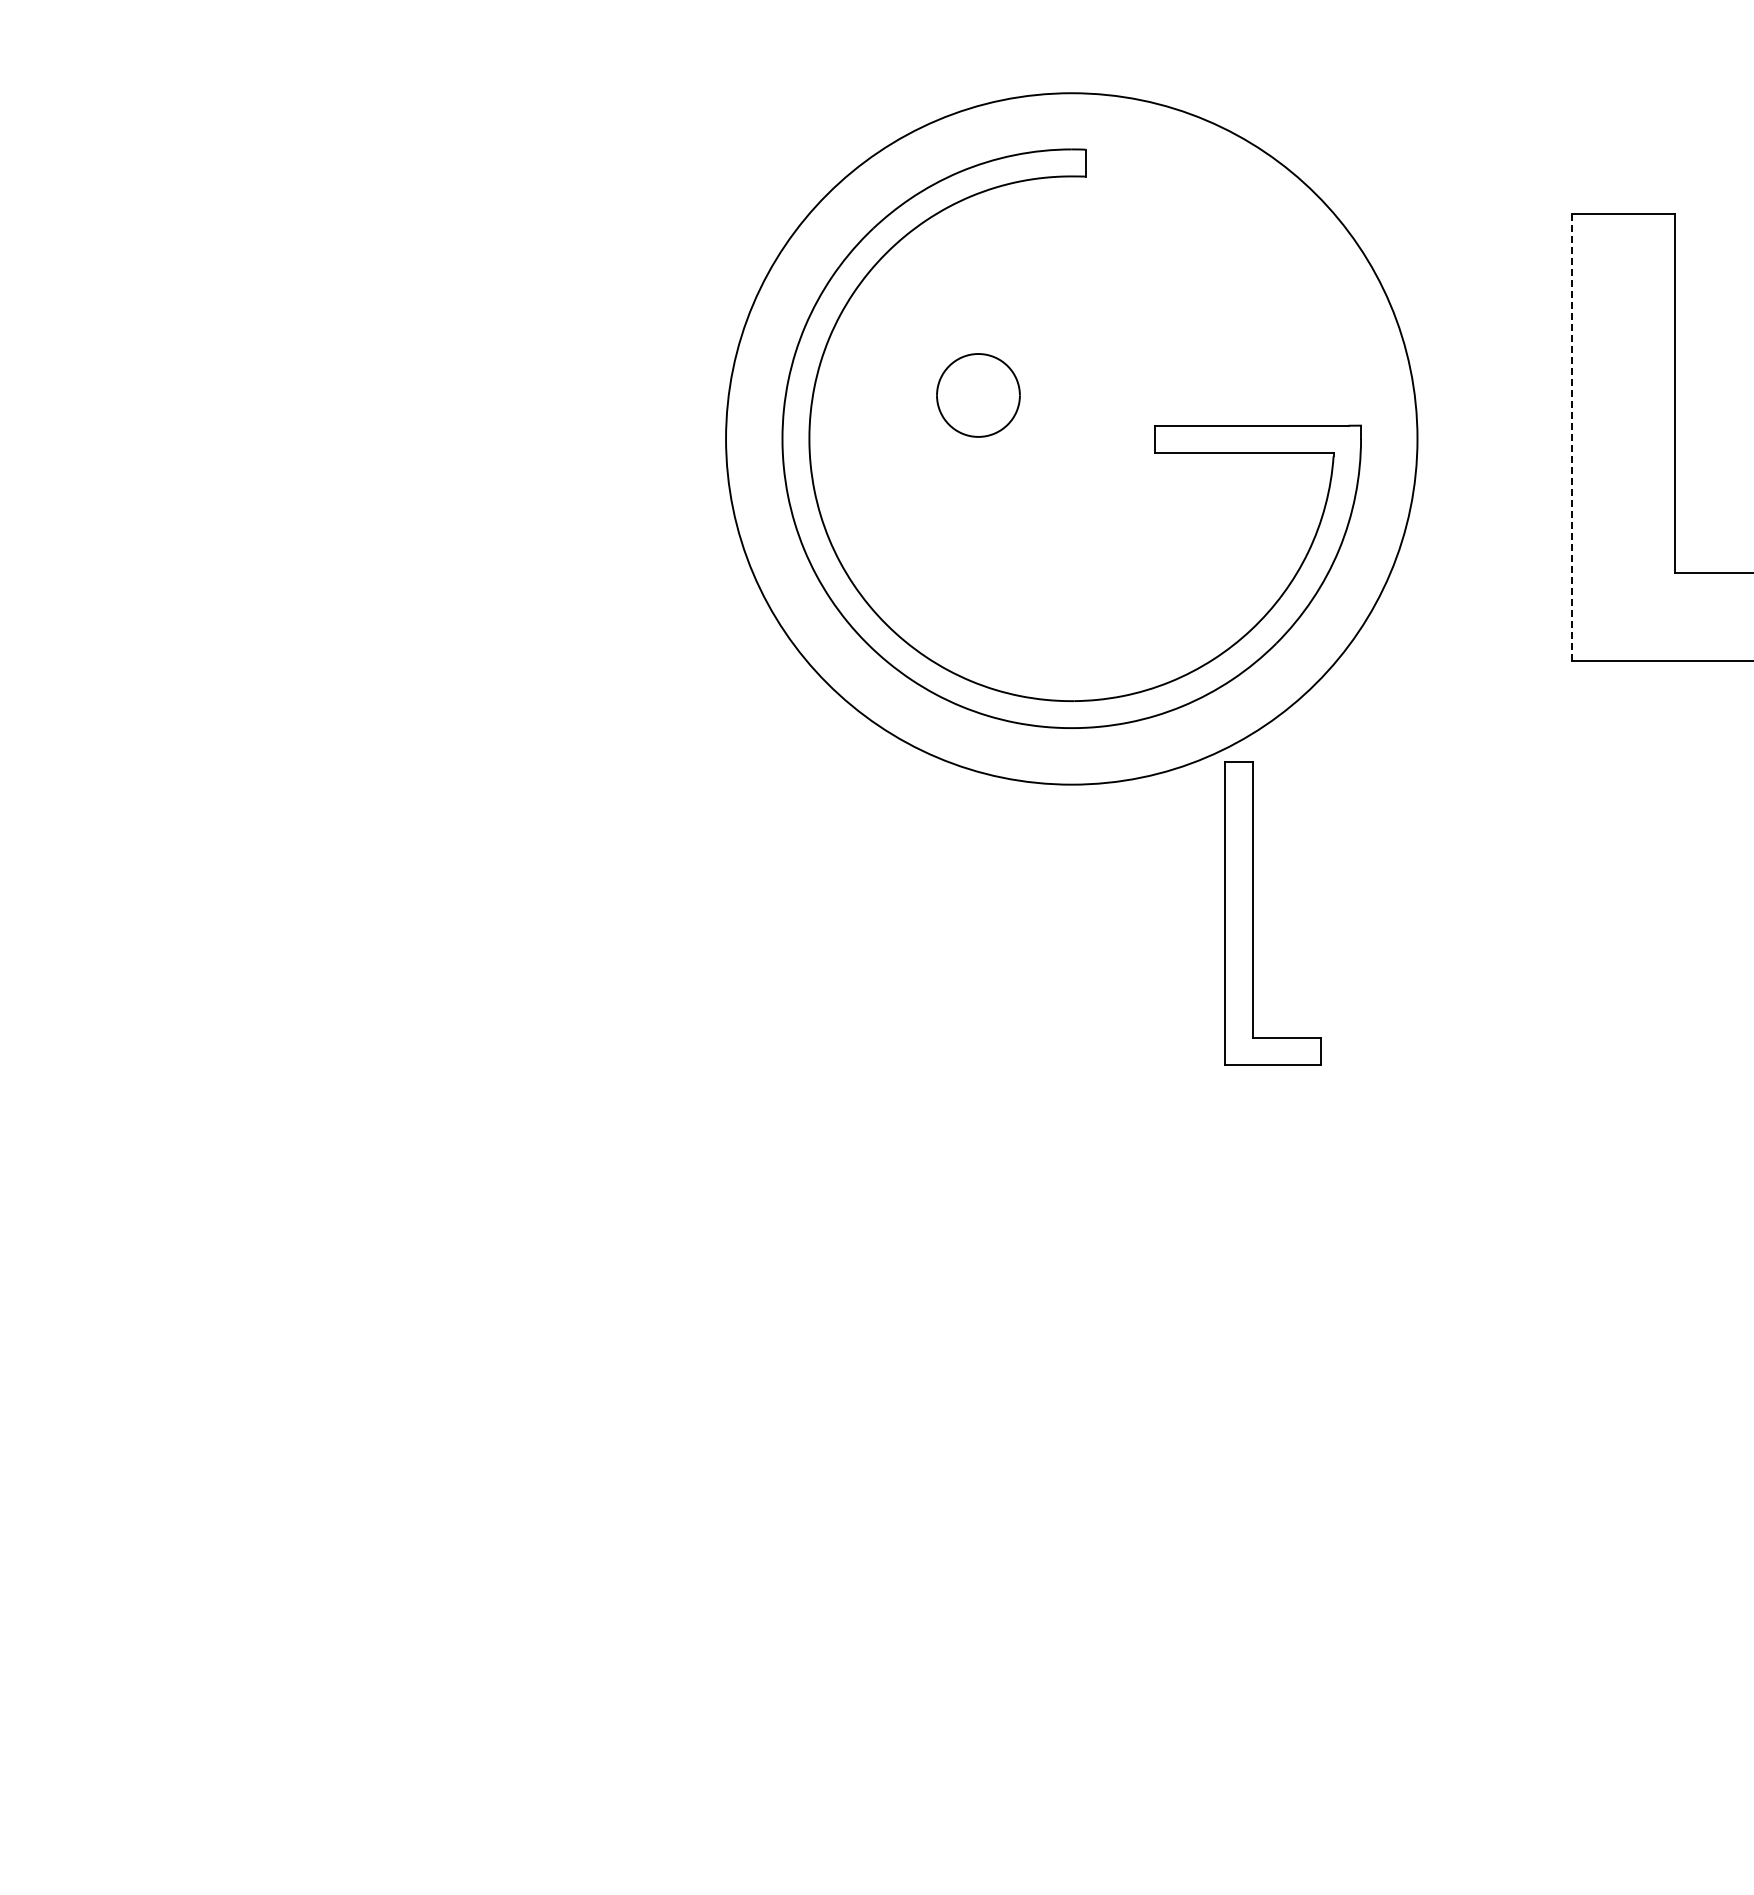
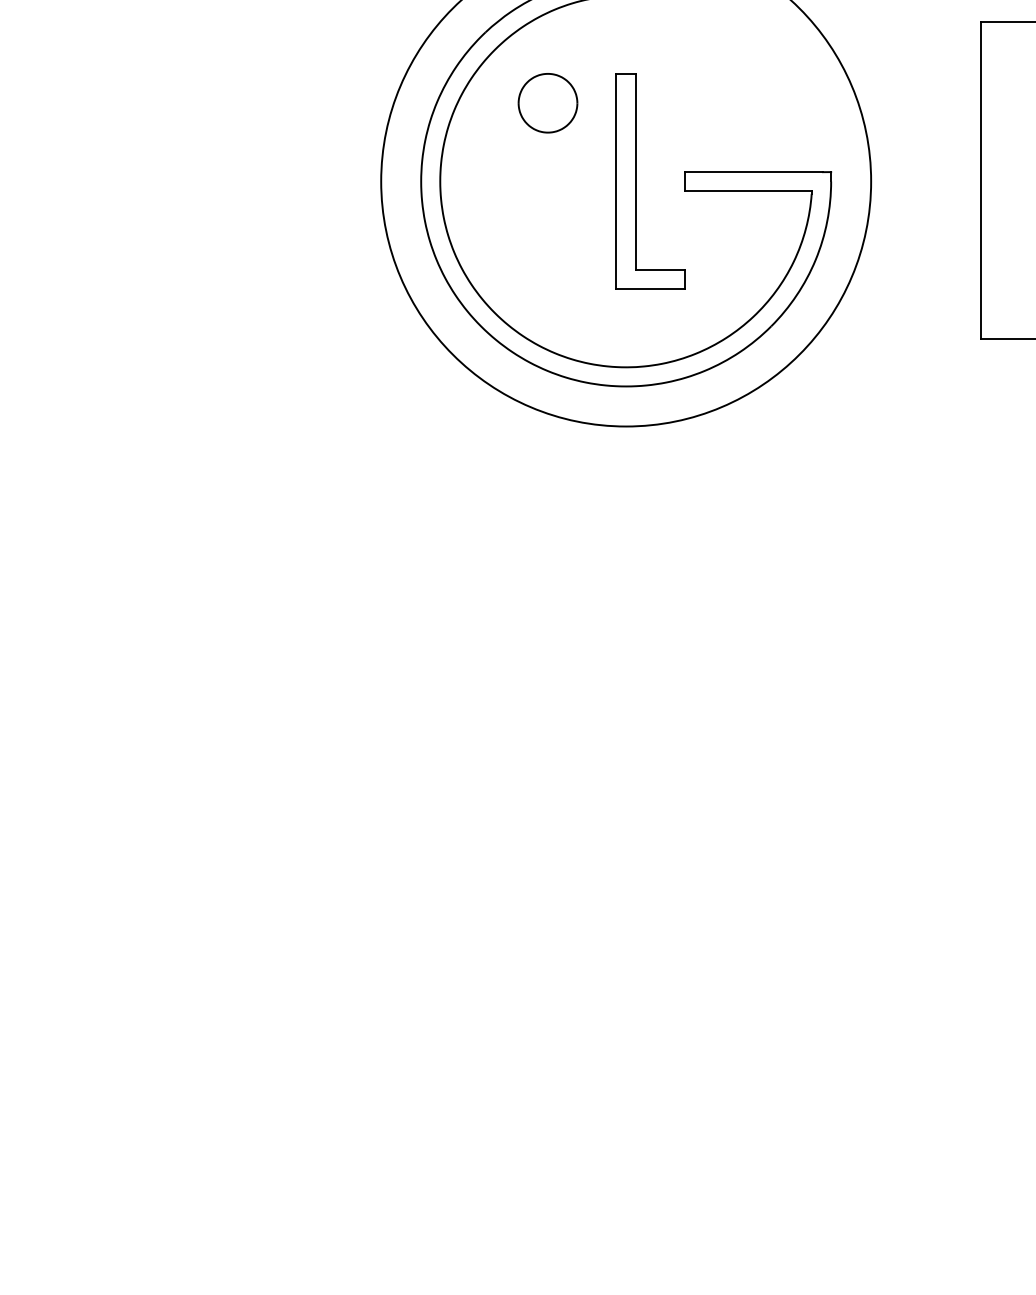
part: (978, 395) -> (548, 103), moved
line: (1571, 437) -> (980, 180), dashed -> solid
part: (1253, 913) -> (636, 181), moved

